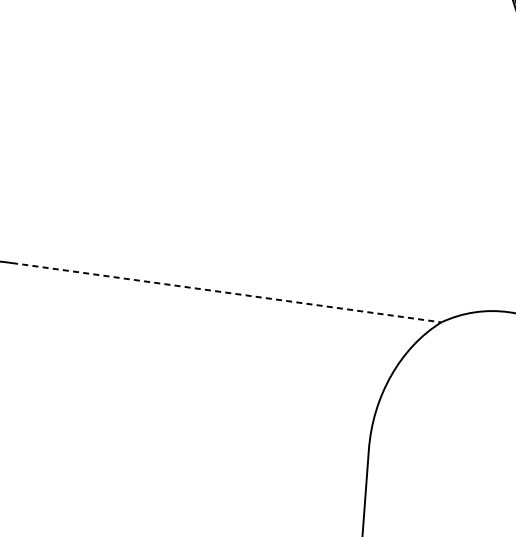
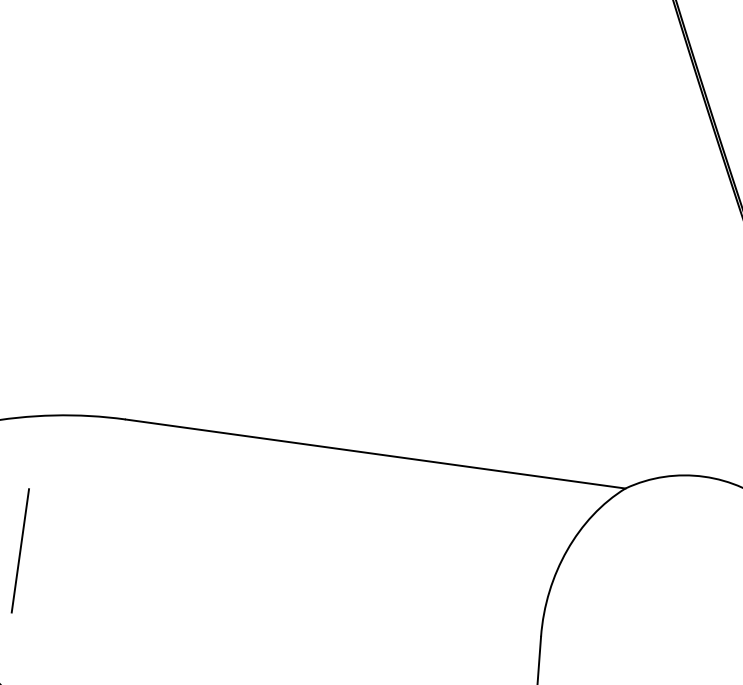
line: (227, 293) -> (376, 454), dashed -> solid

